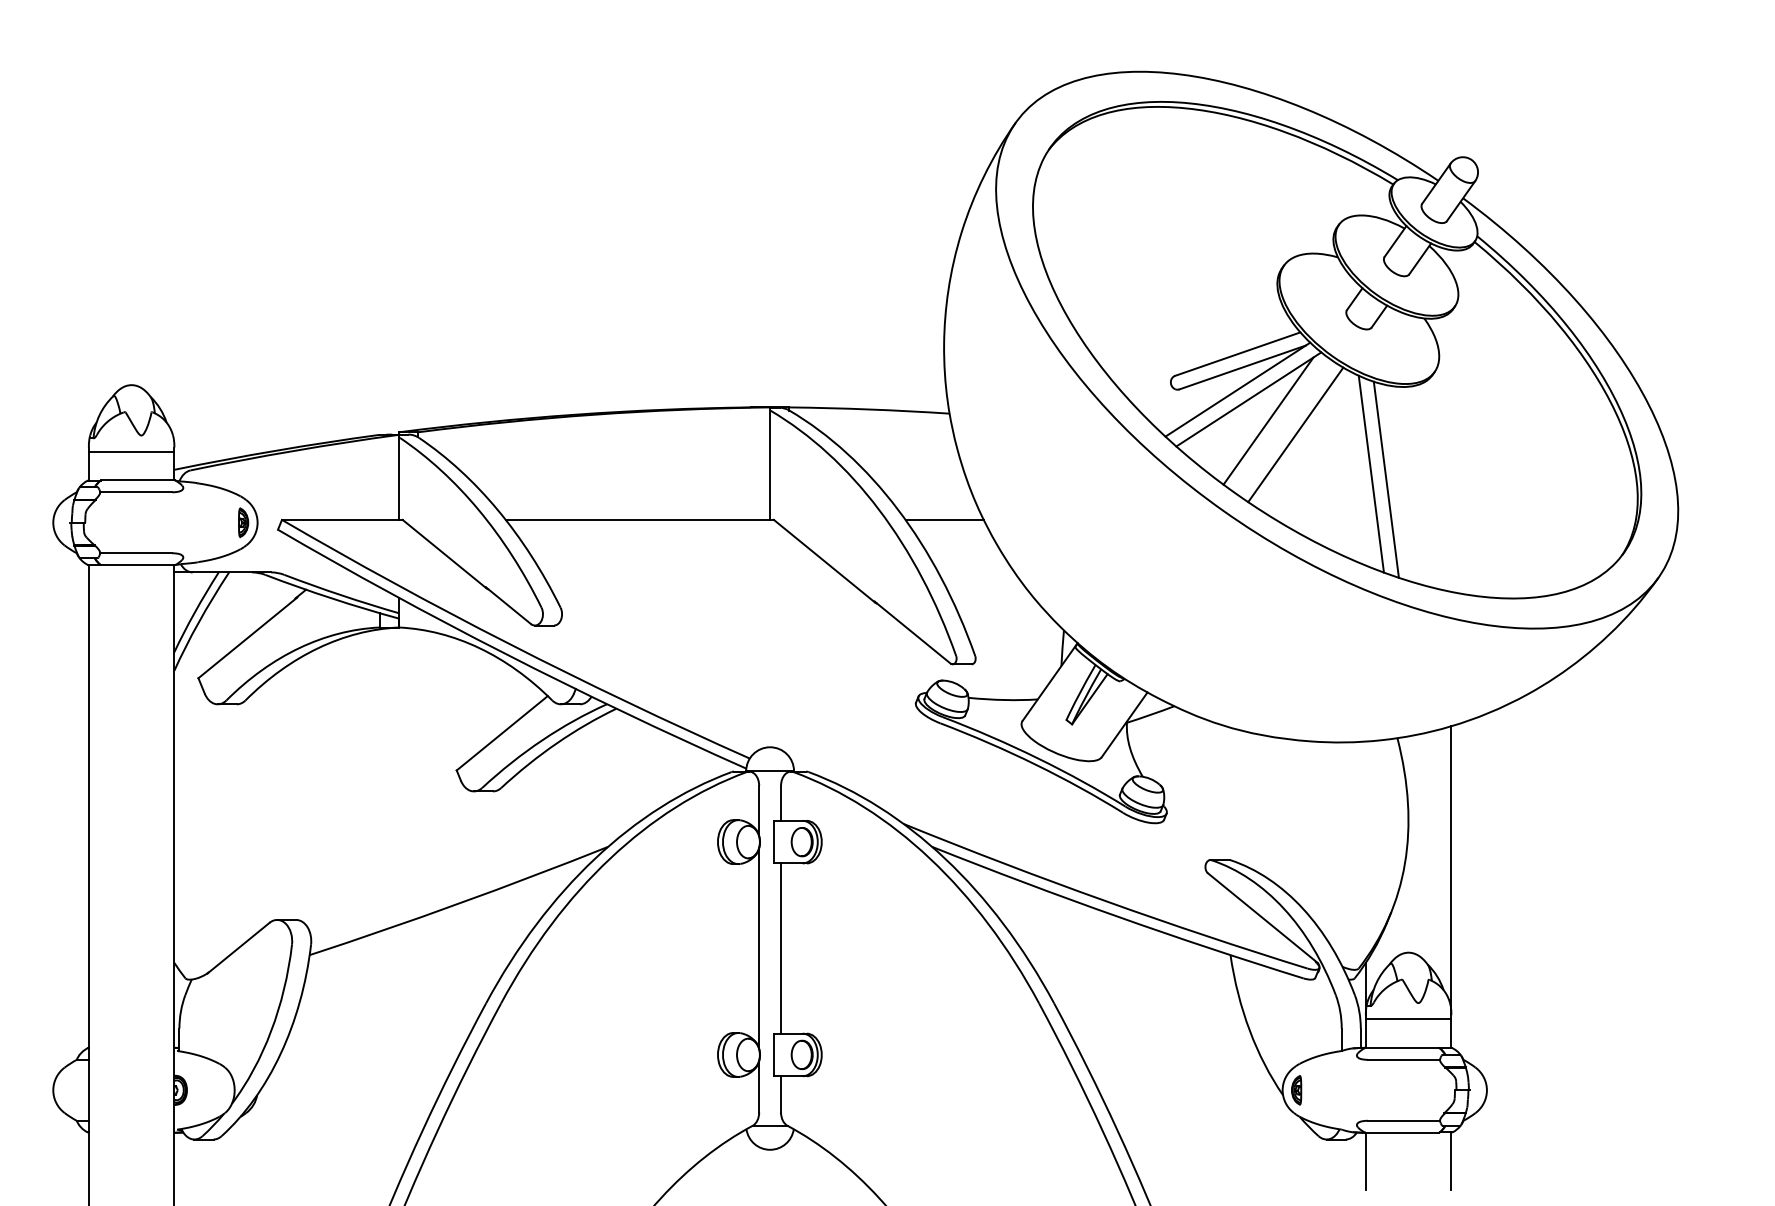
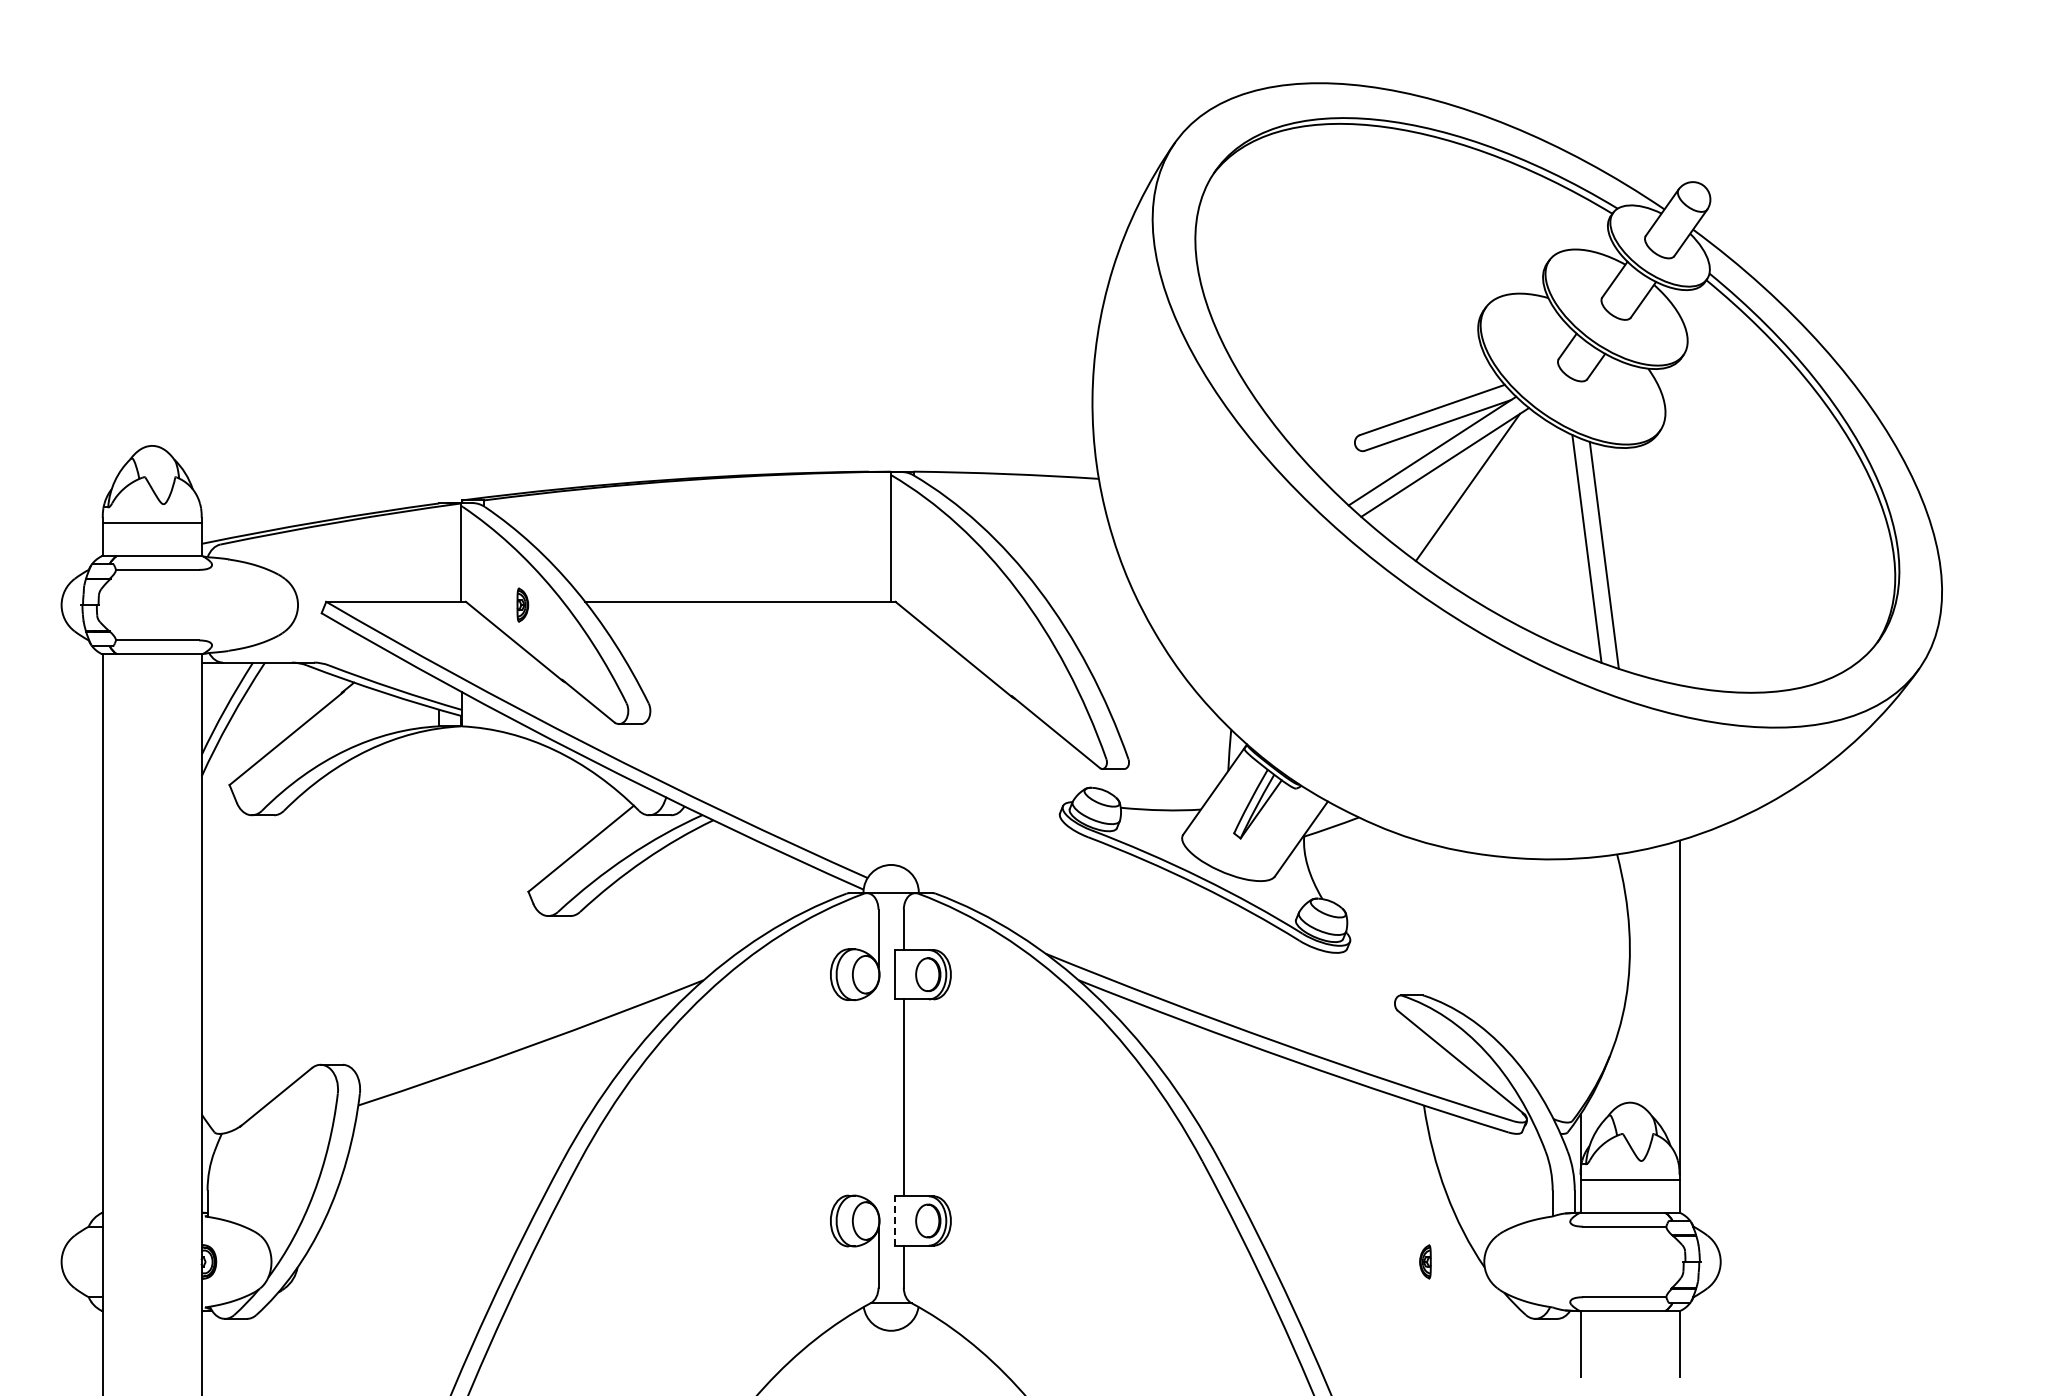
line: (1295, 434) -> (1499, 503), removed
line: (944, 519) -> (1092, 601), removed
part: (243, 522) -> (522, 604), moved
line: (759, 948) -> (878, 1097), removed
line: (773, 1055) -> (895, 1221), solid -> dashed
part: (1296, 1089) -> (1425, 1261), moved

